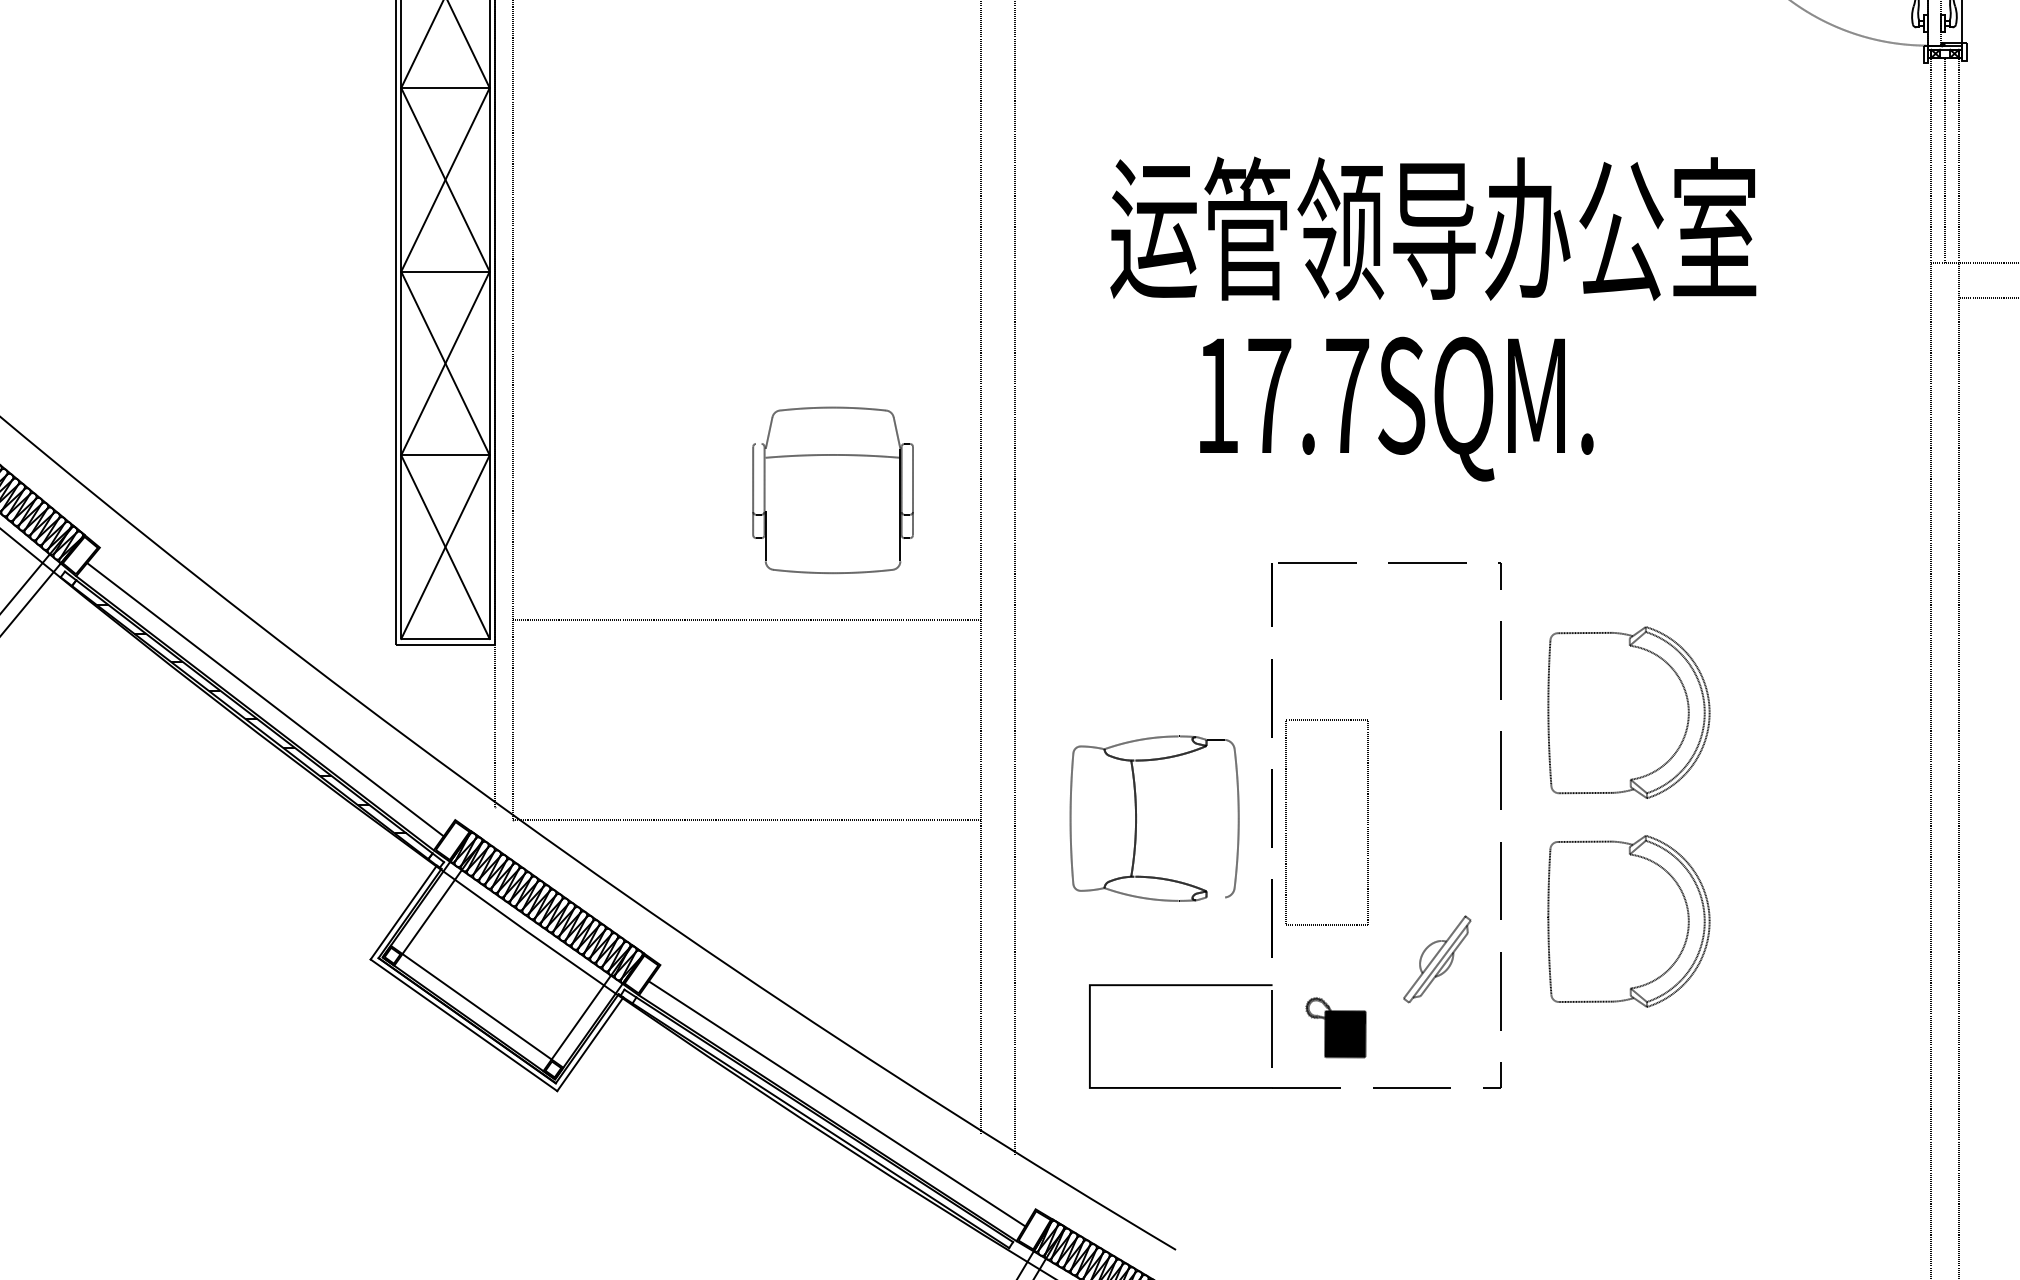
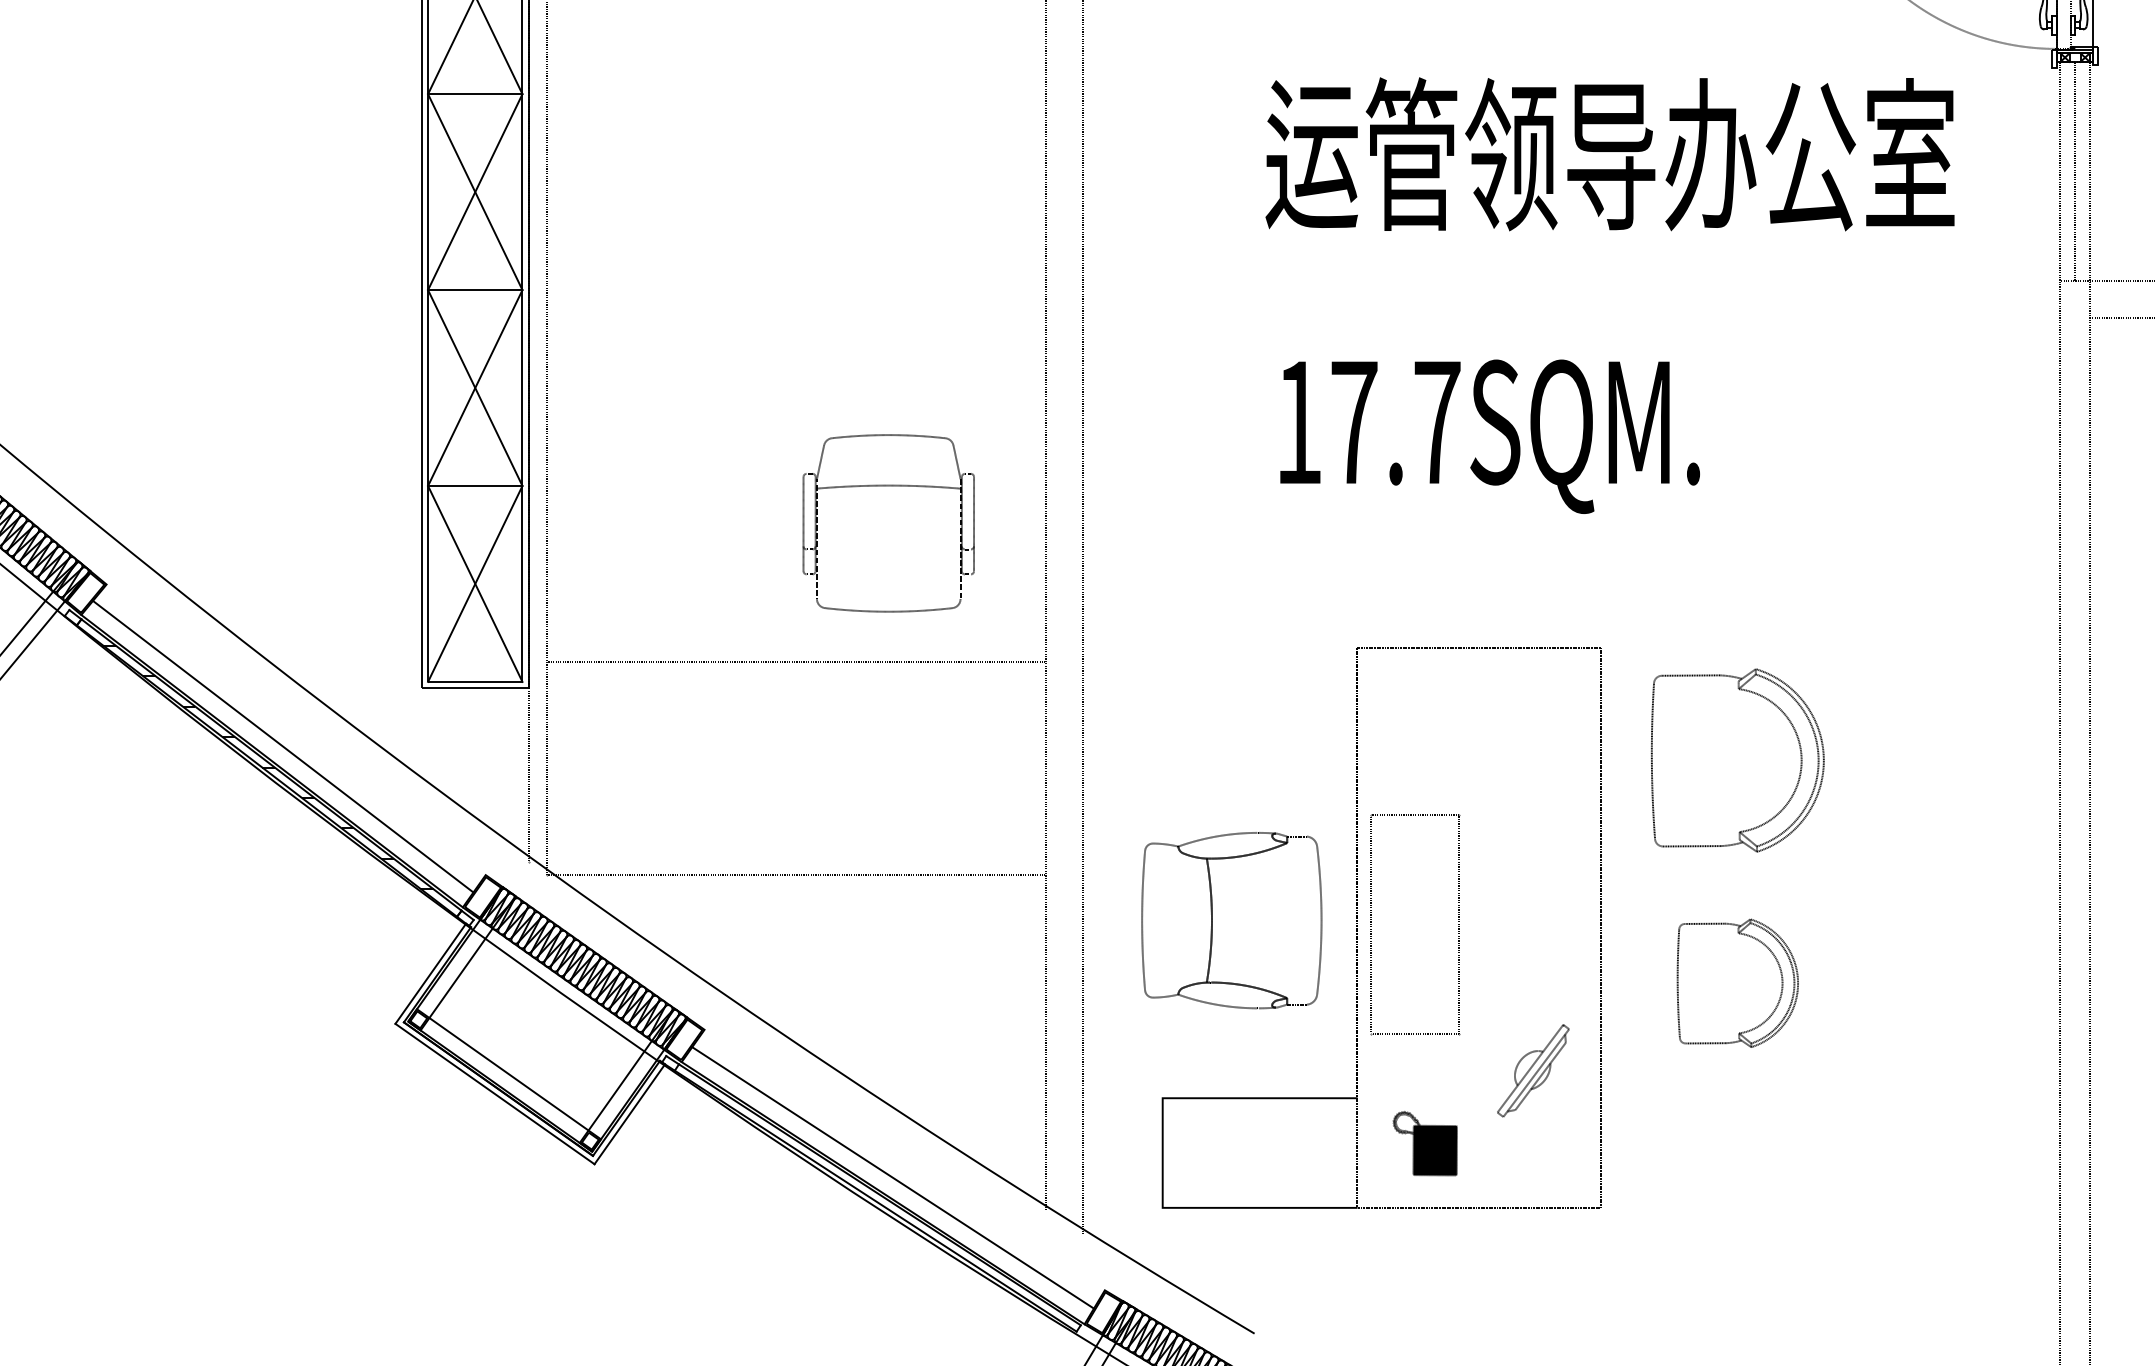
text: (1432, 228) -> (1609, 154), moved
part: (1285, 825) -> (1371, 927), moved
part: (1628, 921) -> (1737, 983), size x0.7

